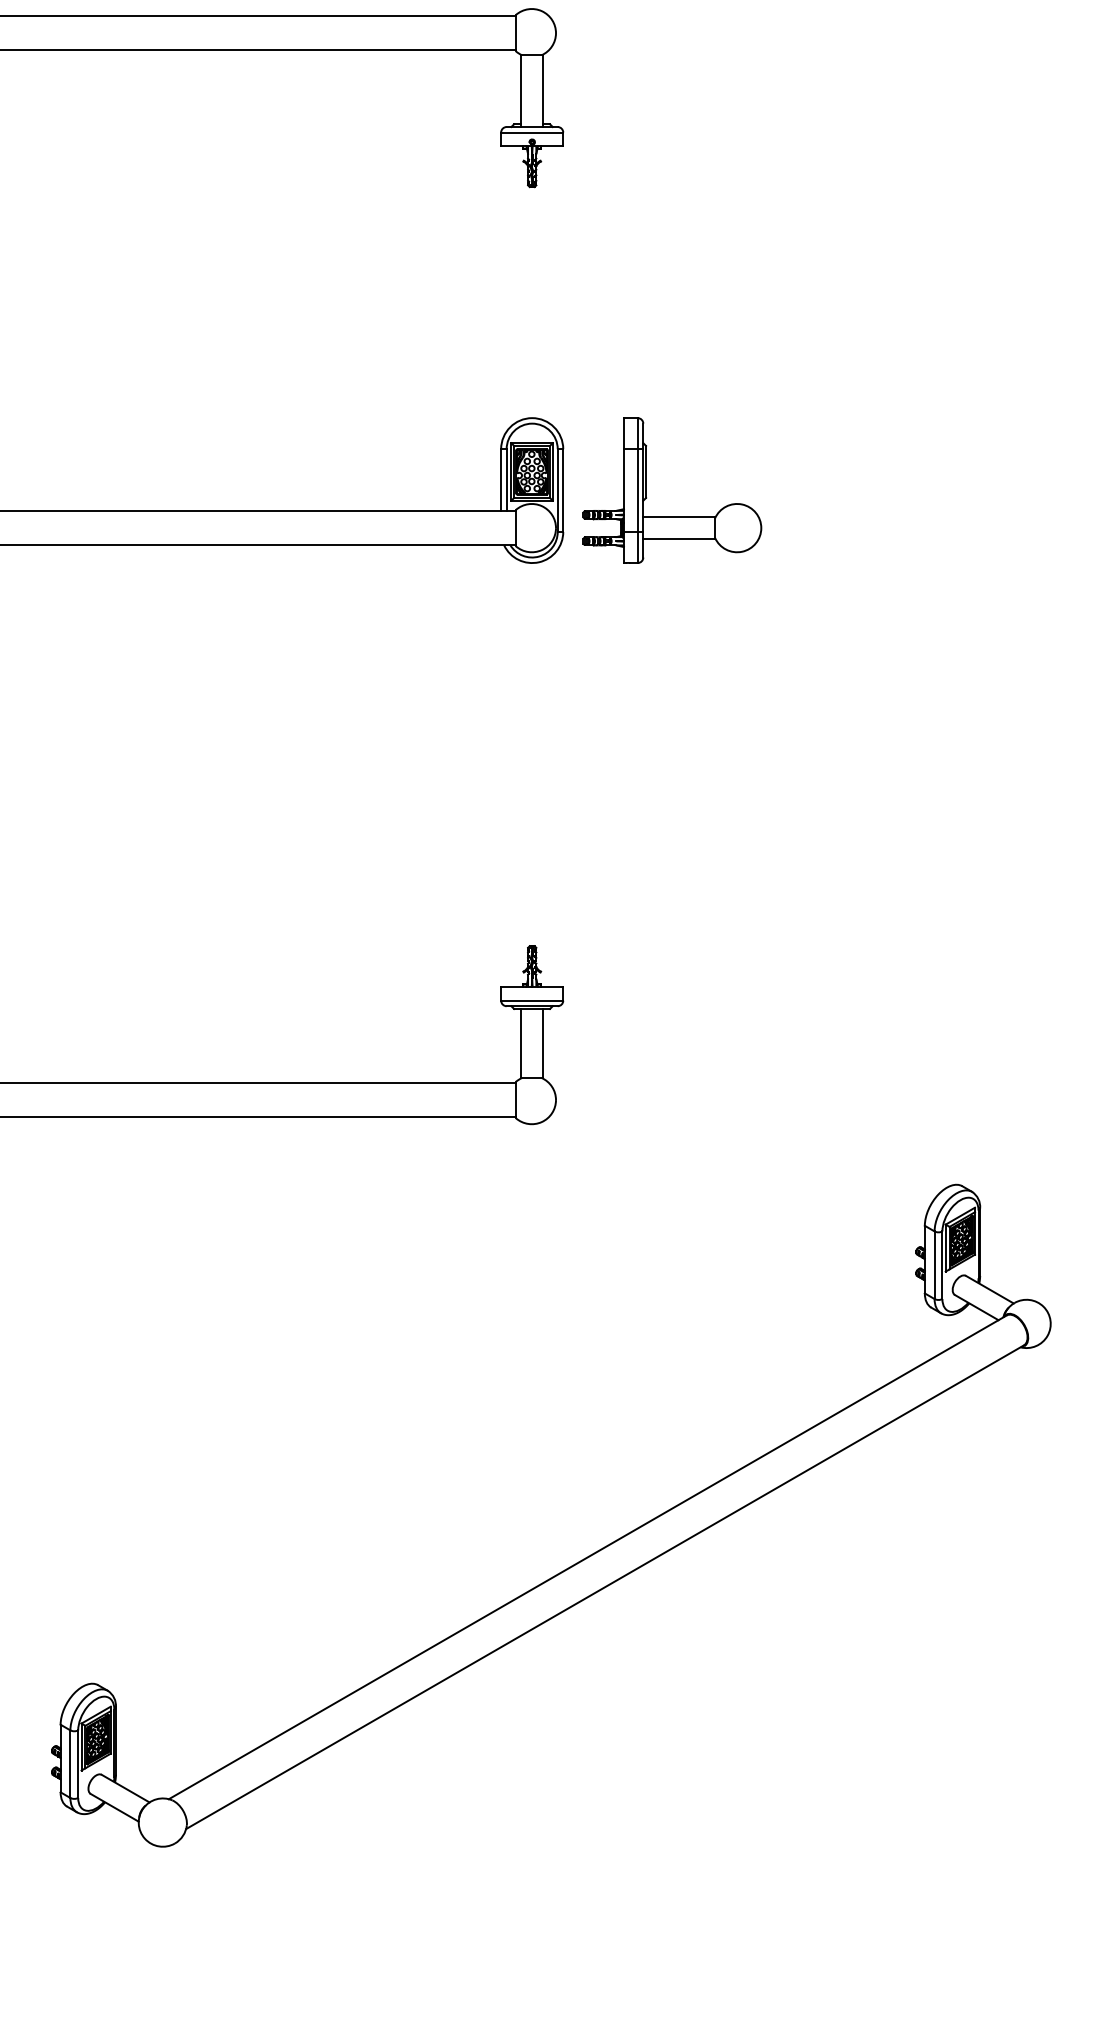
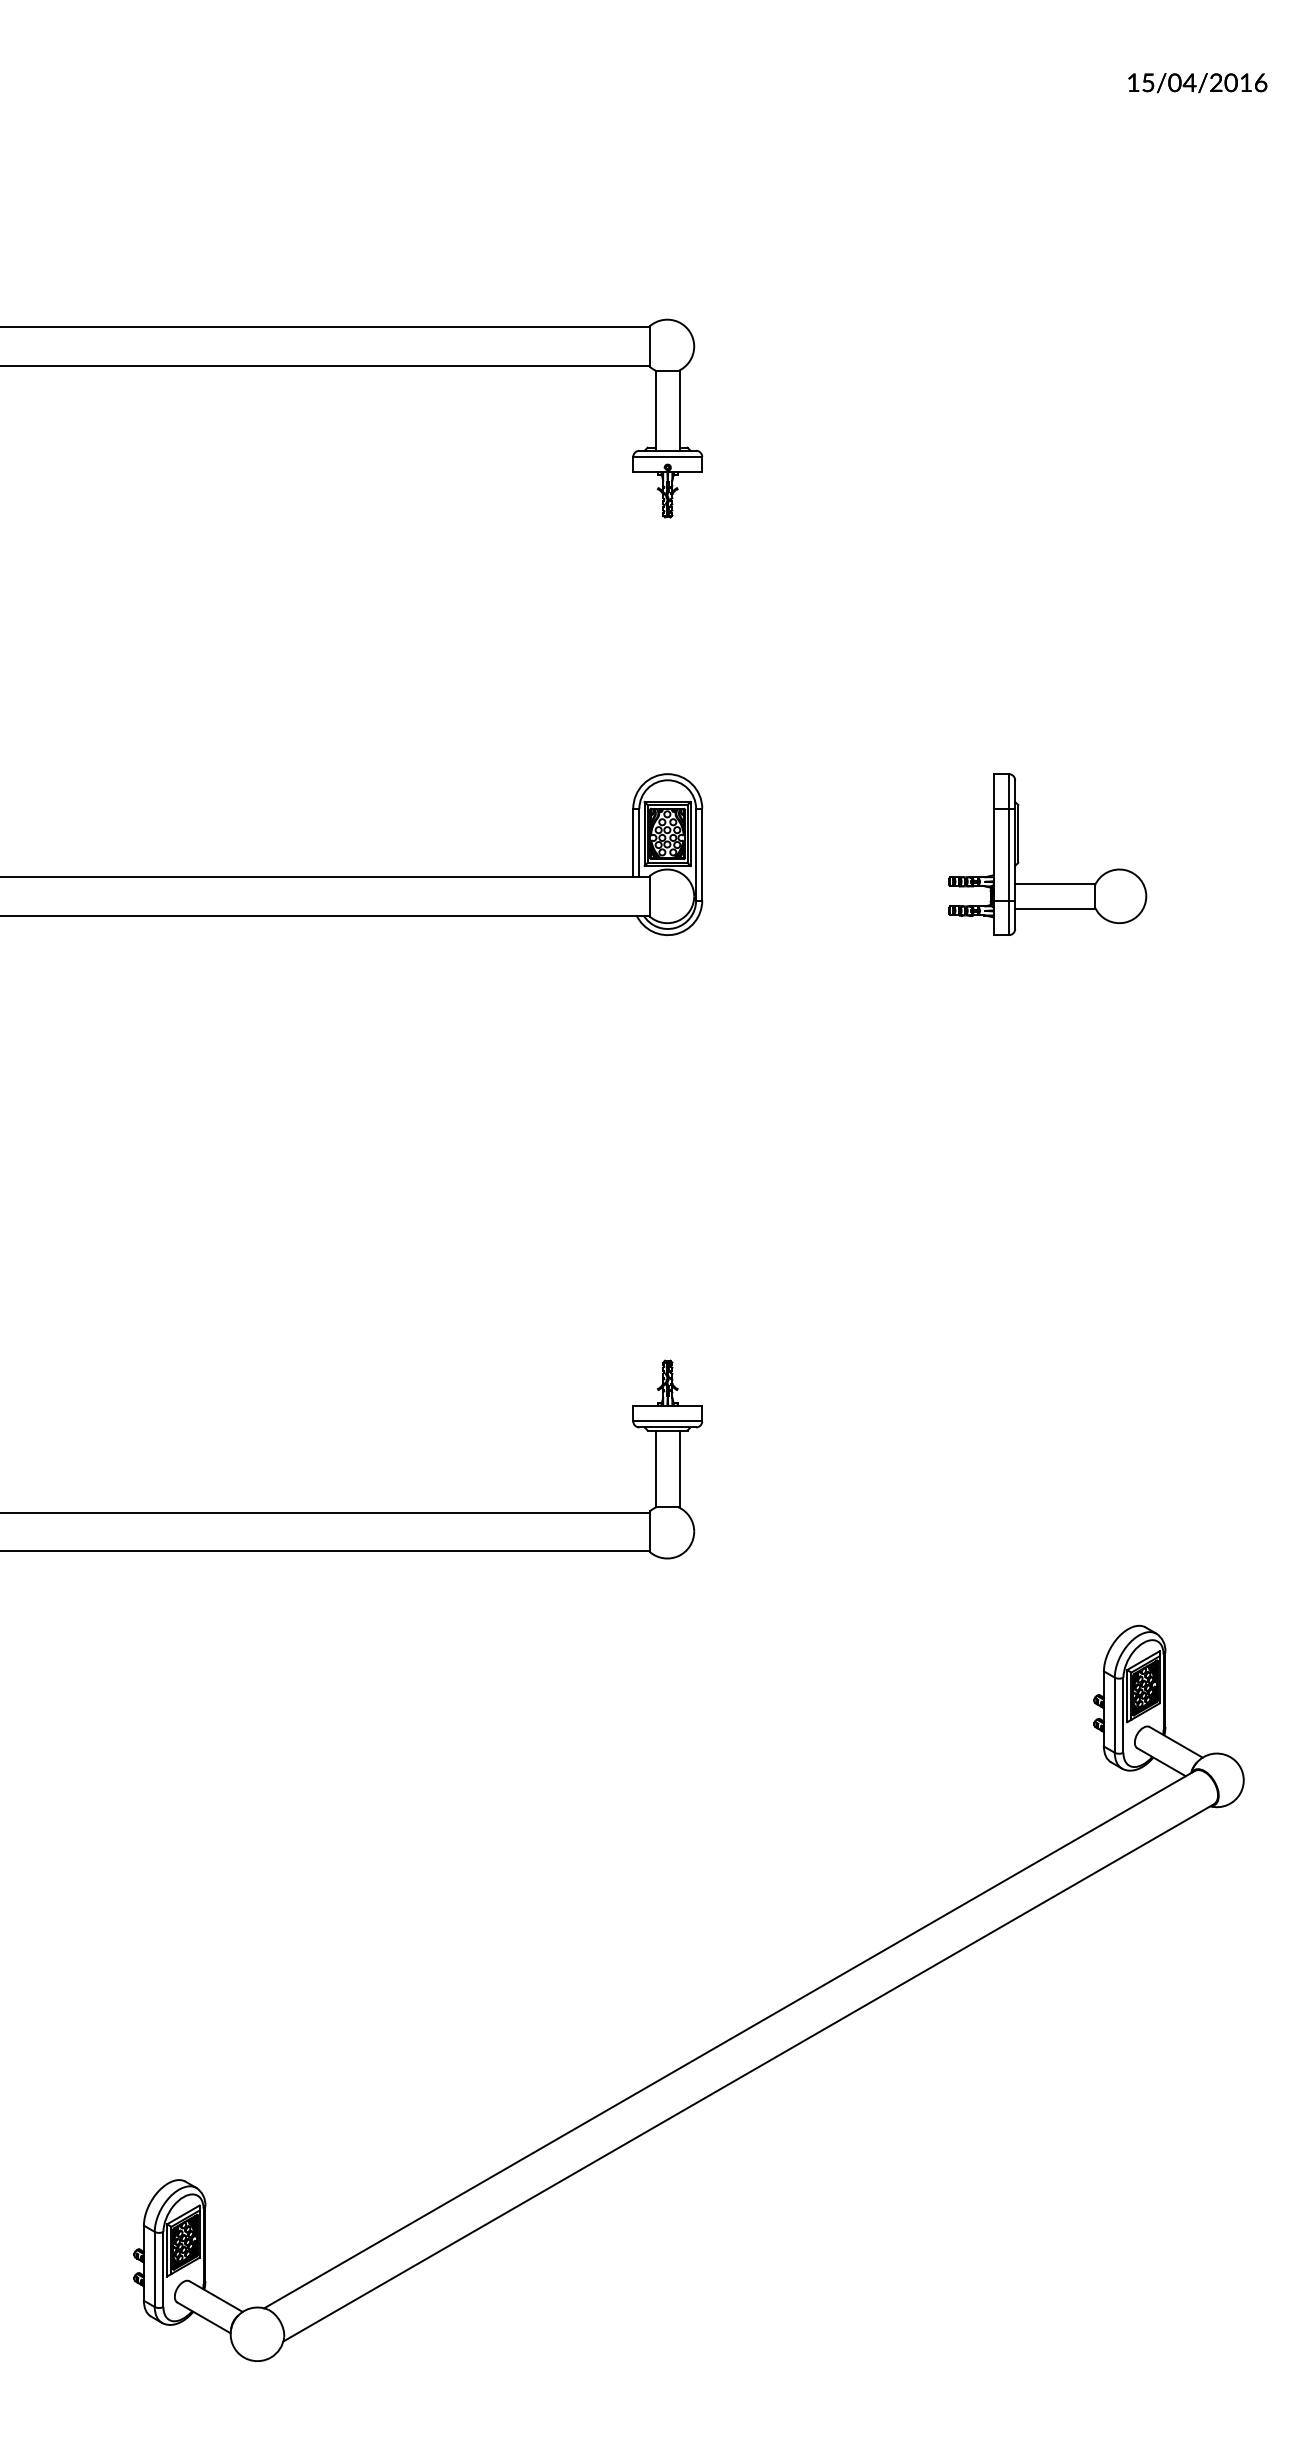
part: (646, 490) -> (1018, 854), moved

